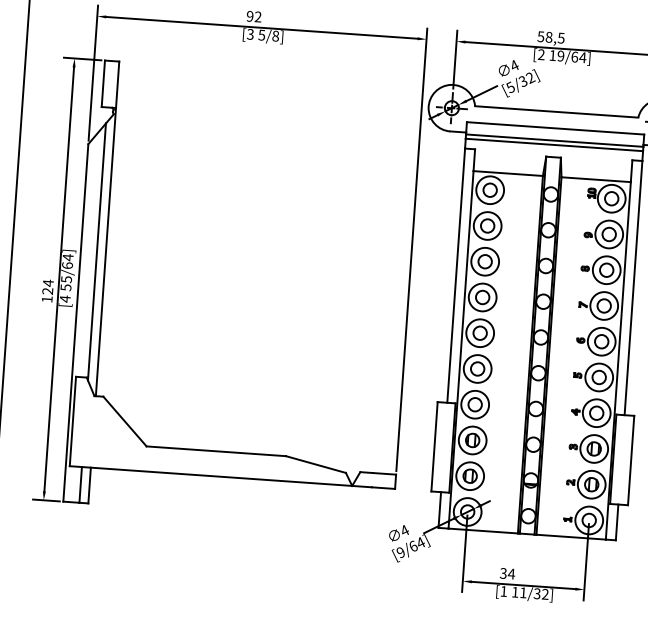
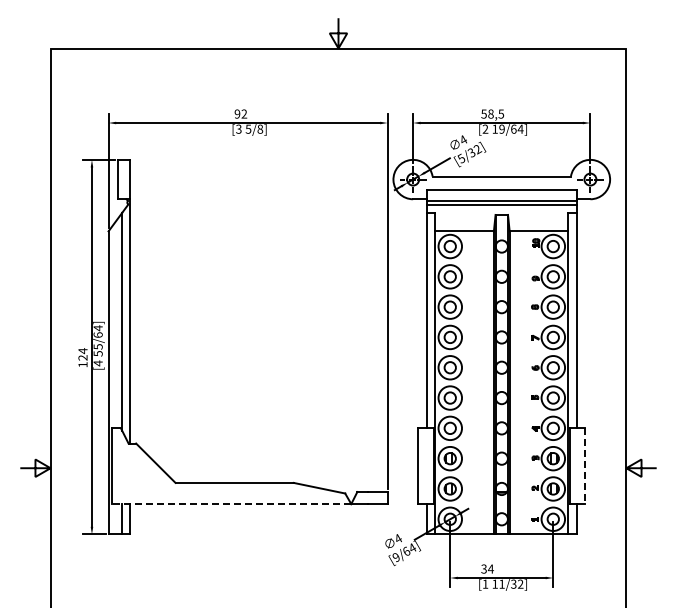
line: (631, 460) -> (585, 466), solid -> dashed
line: (210, 476) -> (231, 504), solid -> dashed

